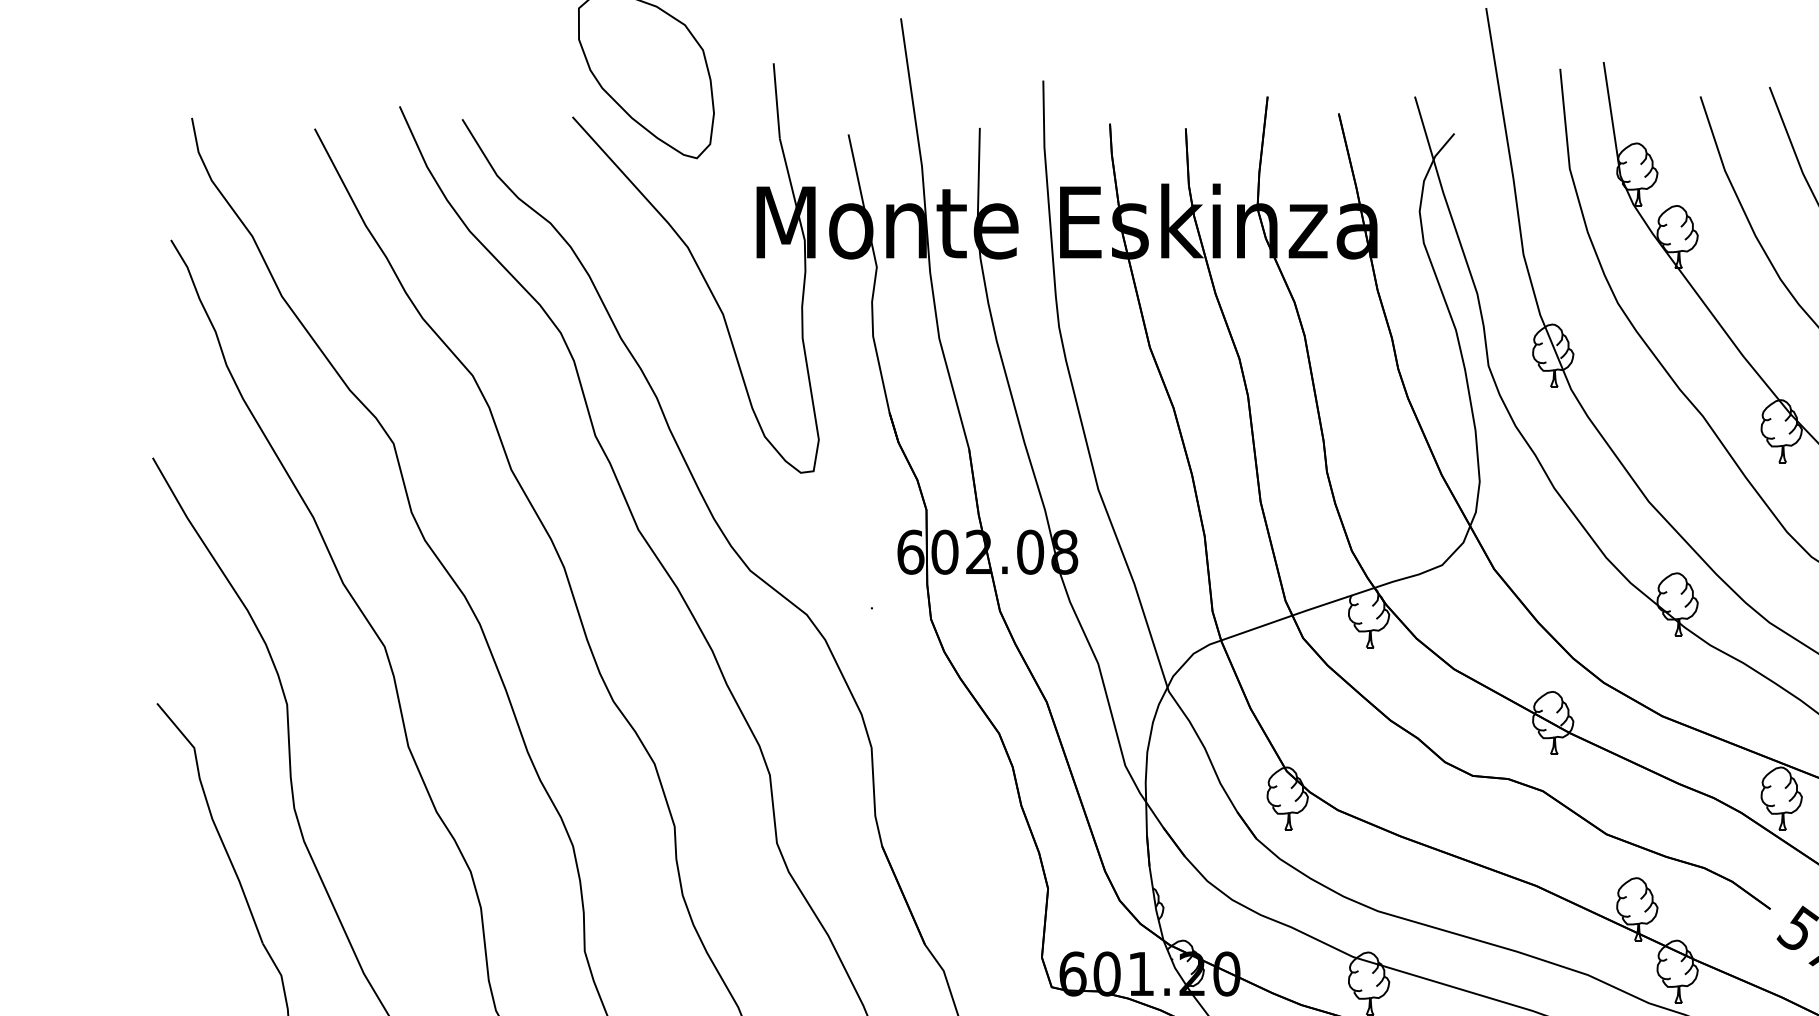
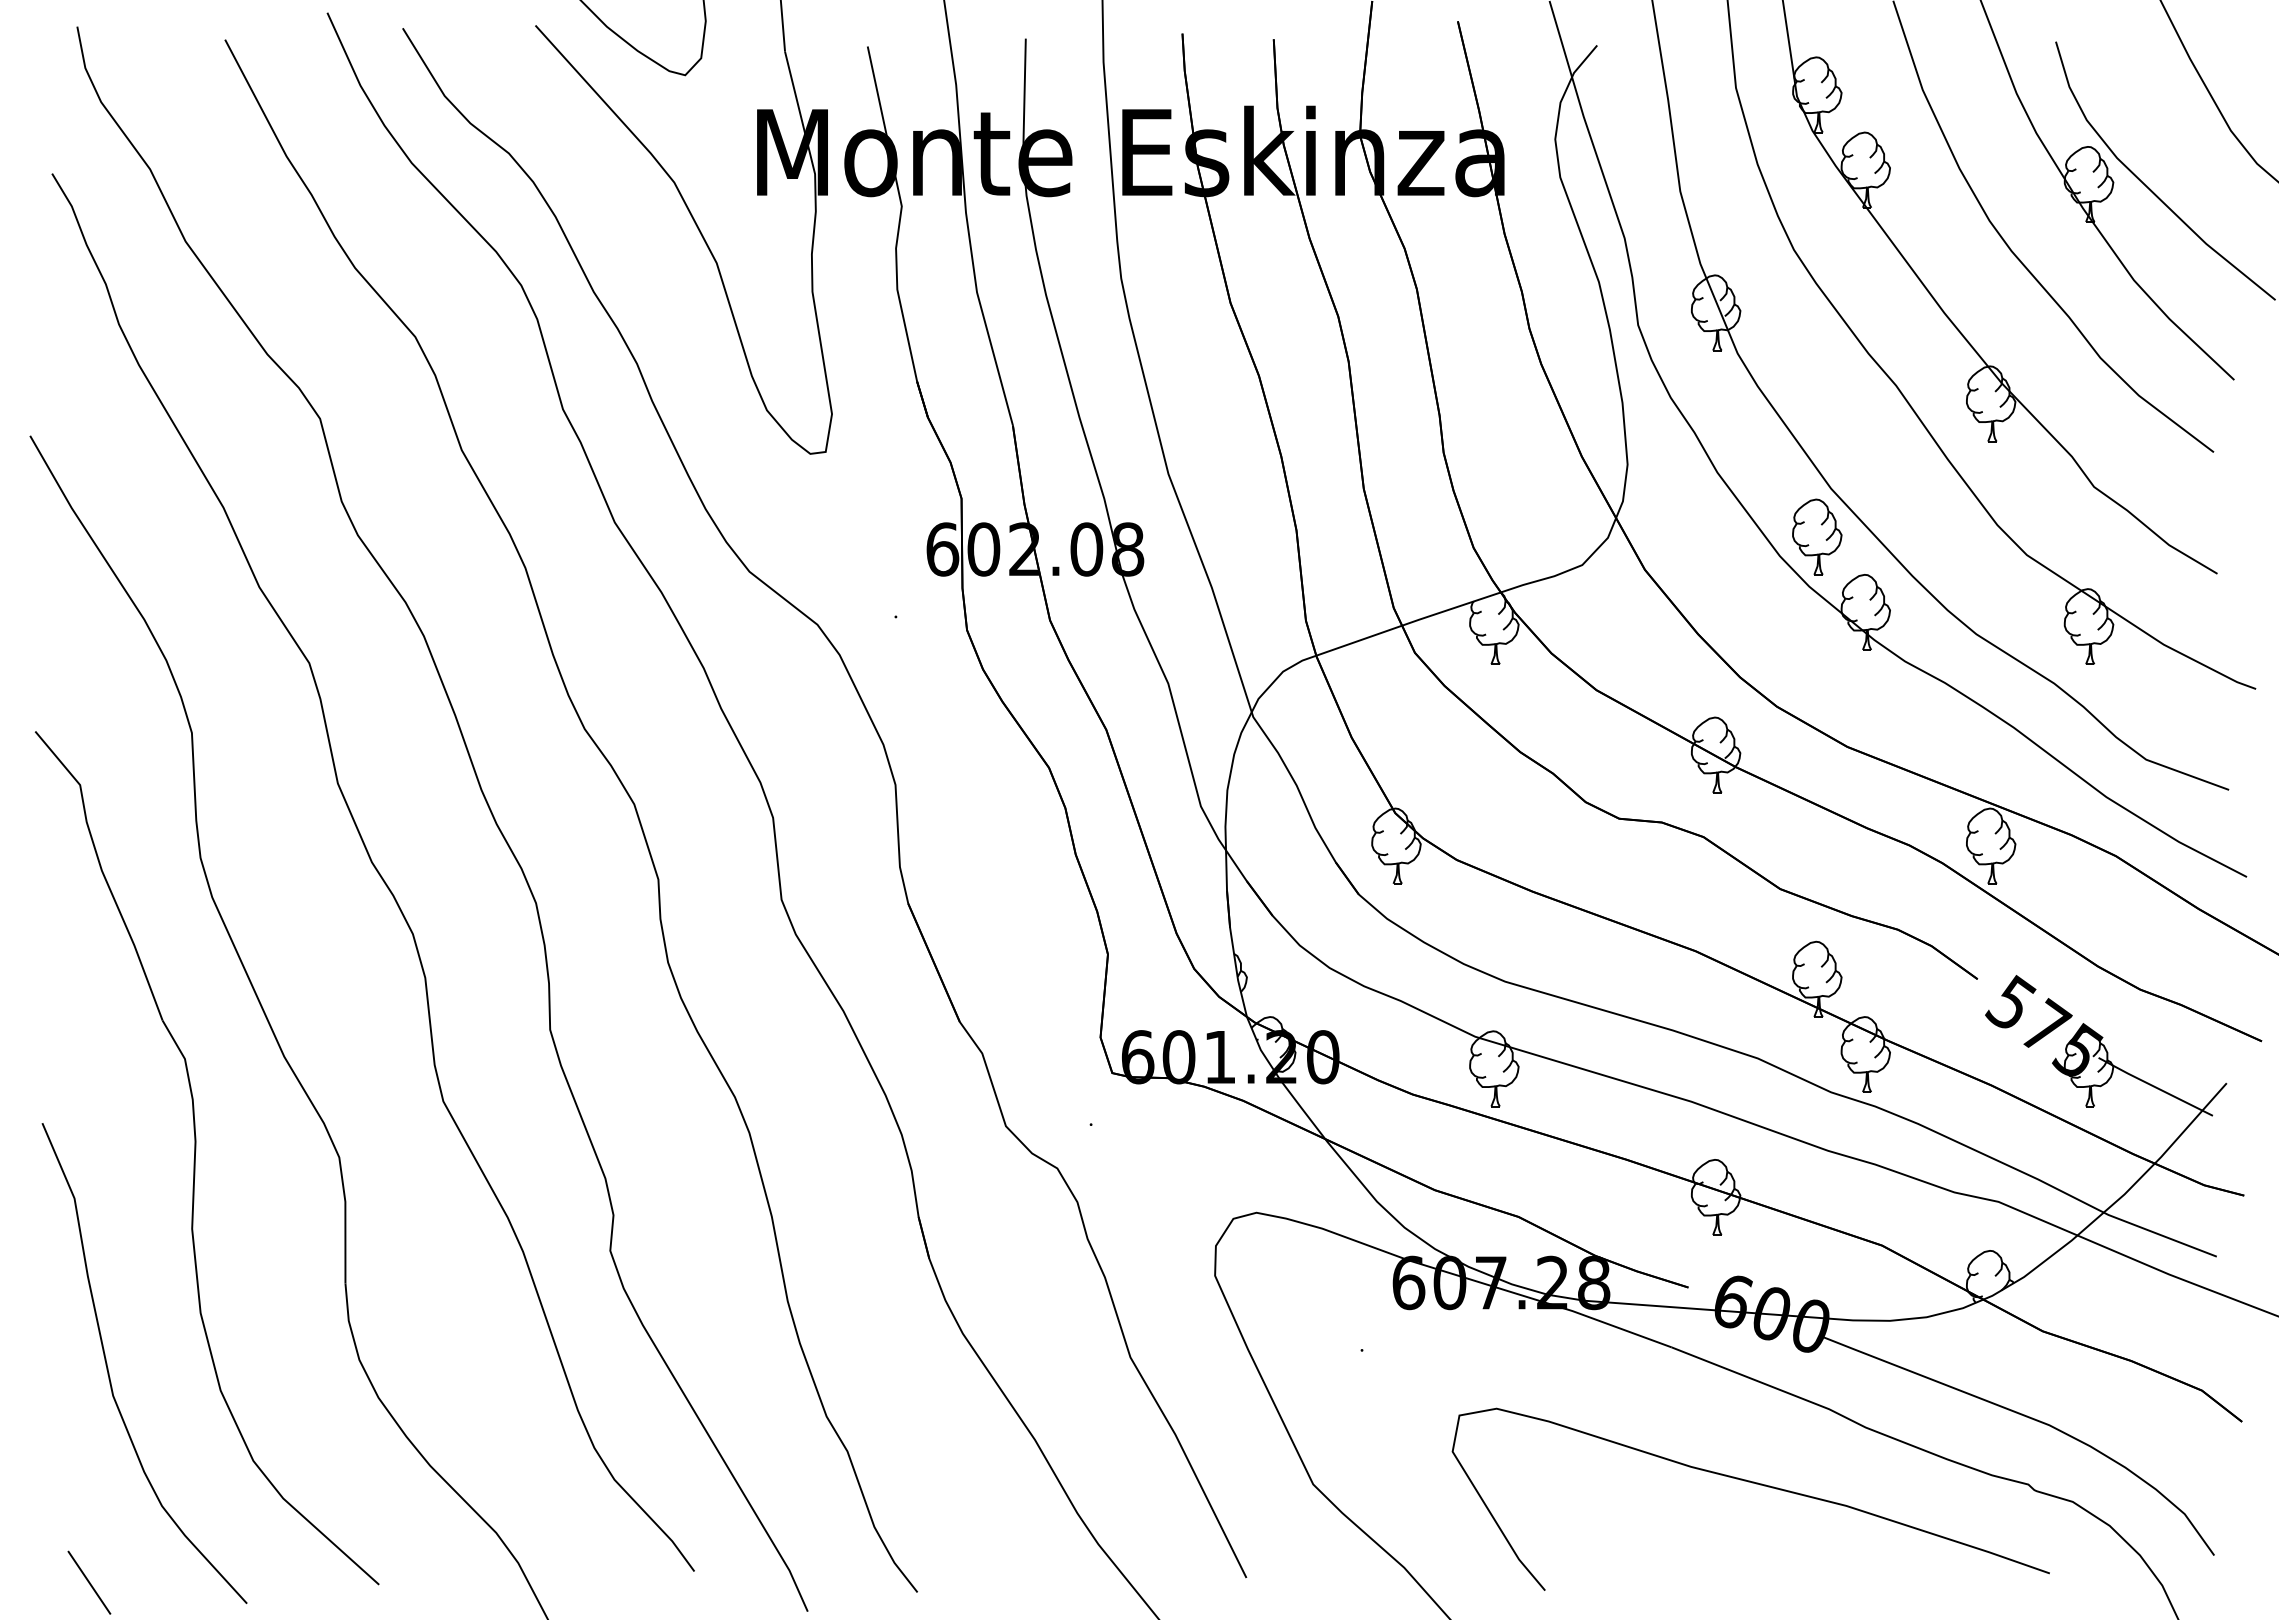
part: (1637, 541) -> (1817, 536), added

